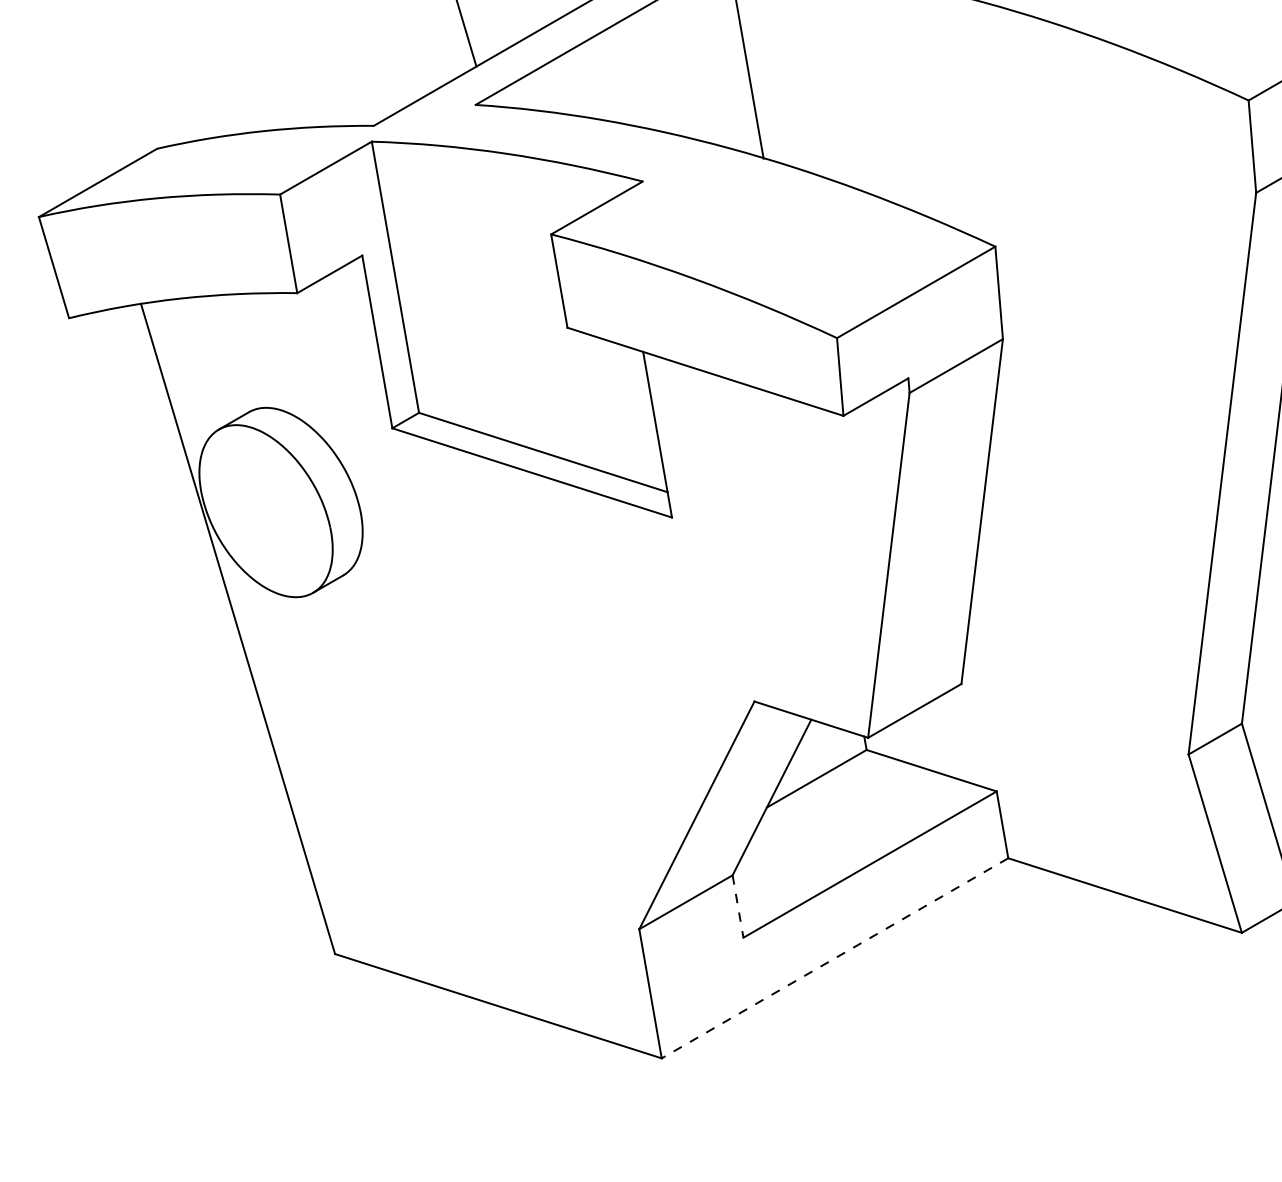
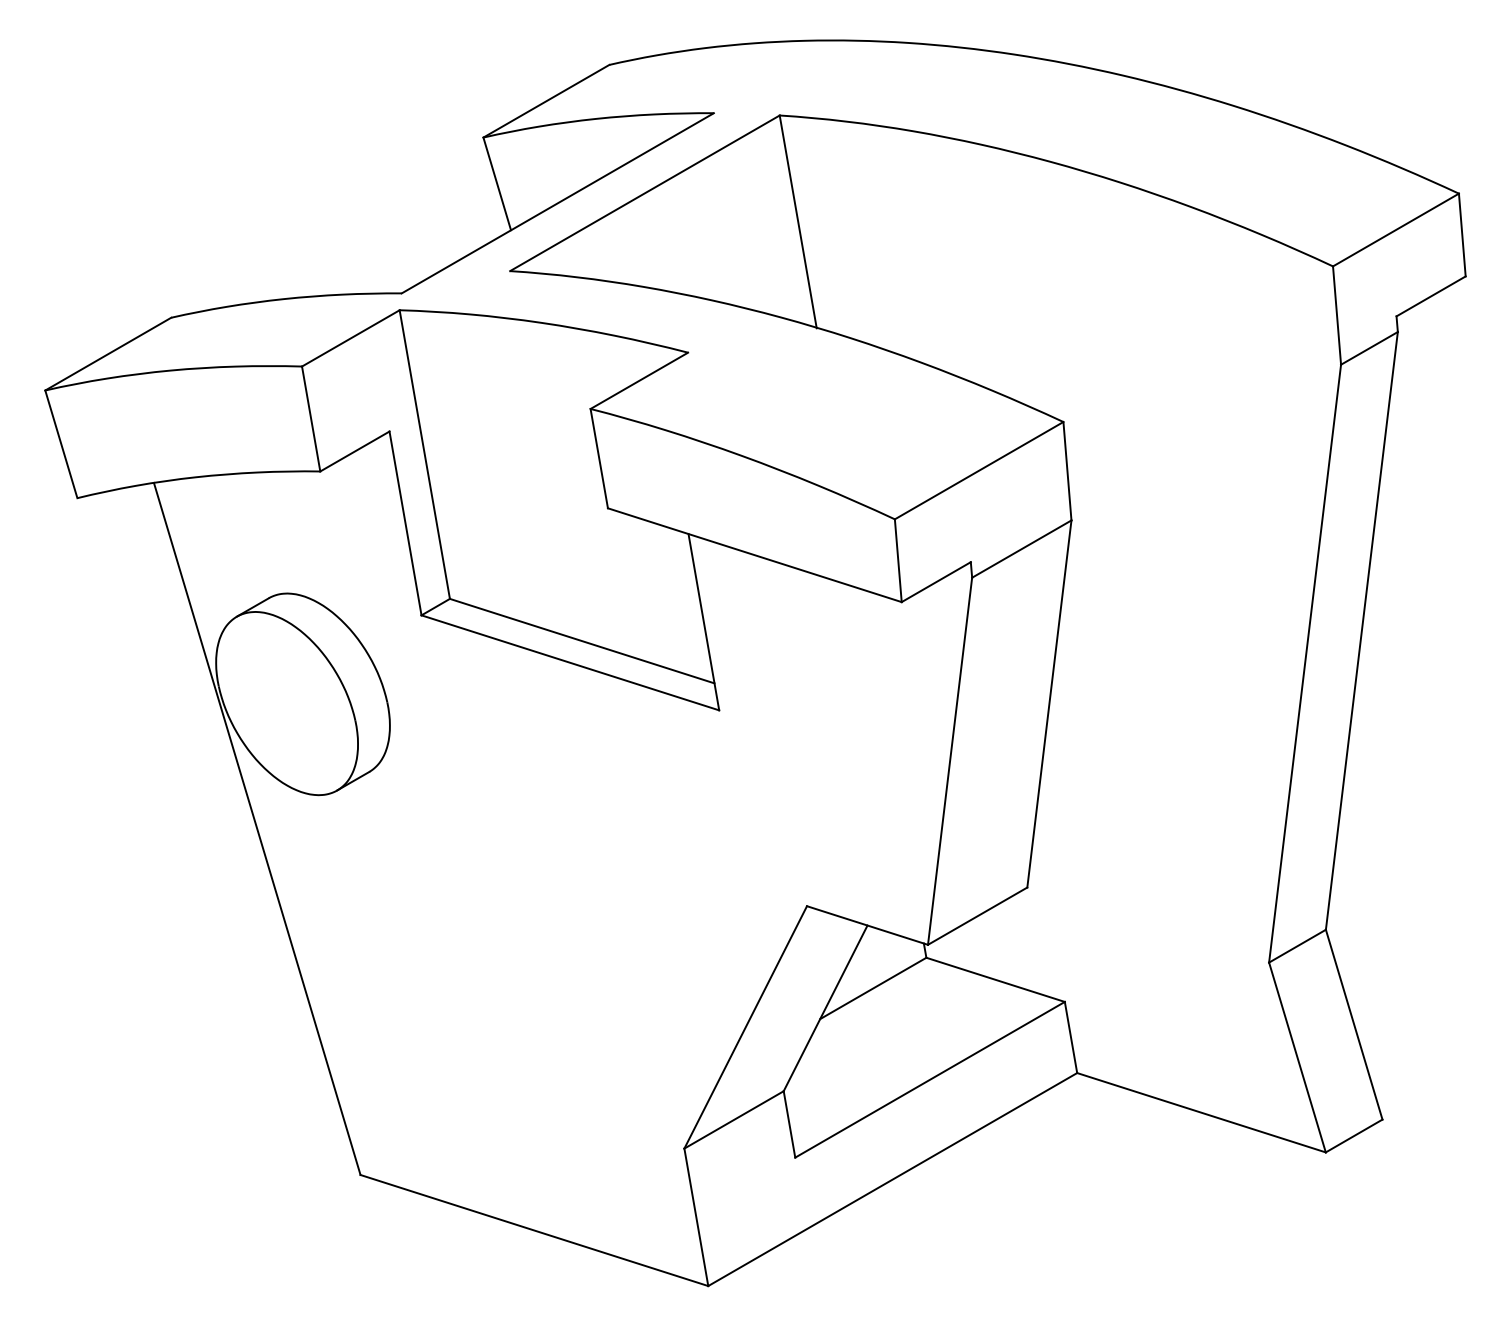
line: (738, 906) -> (789, 1124), dashed -> solid
line: (834, 958) -> (892, 1179), dashed -> solid

